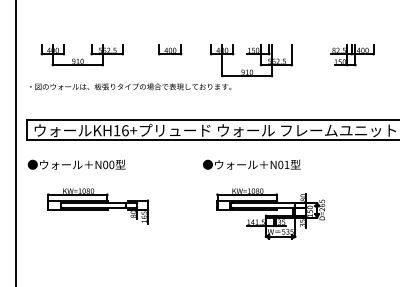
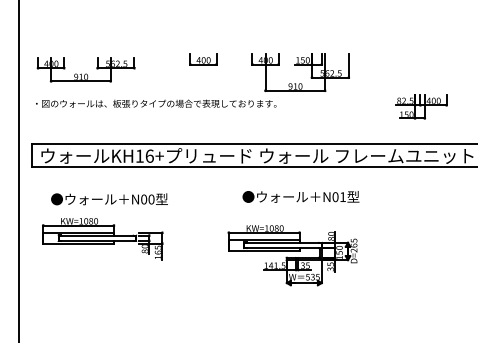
part: (81, 55) -> (85, 69), moved
part: (352, 55) -> (421, 106), moved
text: (76, 164) -> (109, 198), moved
part: (97, 206) -> (102, 239), moved
part: (270, 213) -> (292, 255), moved

